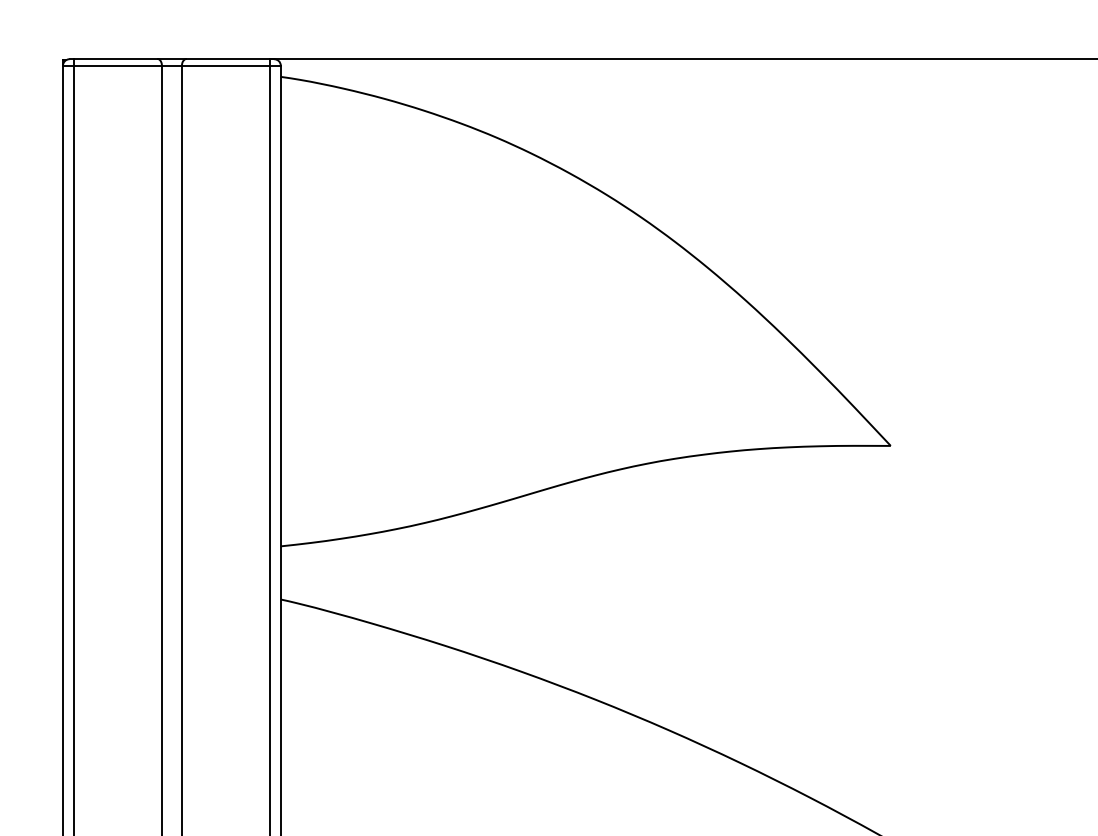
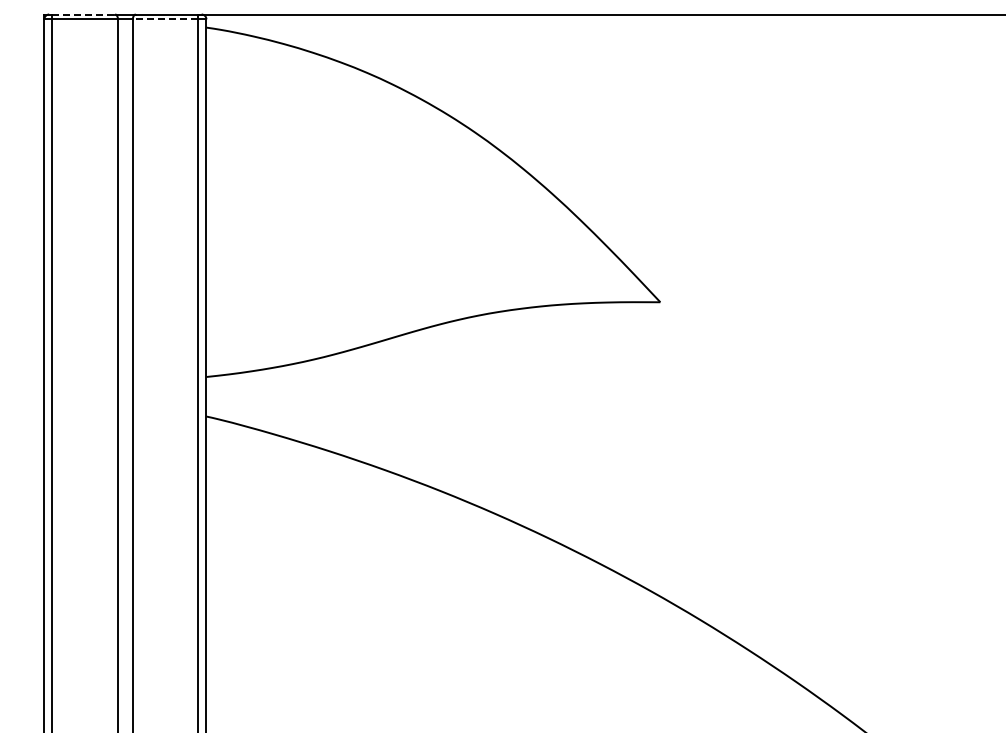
line: (116, 59) -> (84, 14), solid -> dashed
line: (225, 65) -> (165, 19), solid -> dashed

